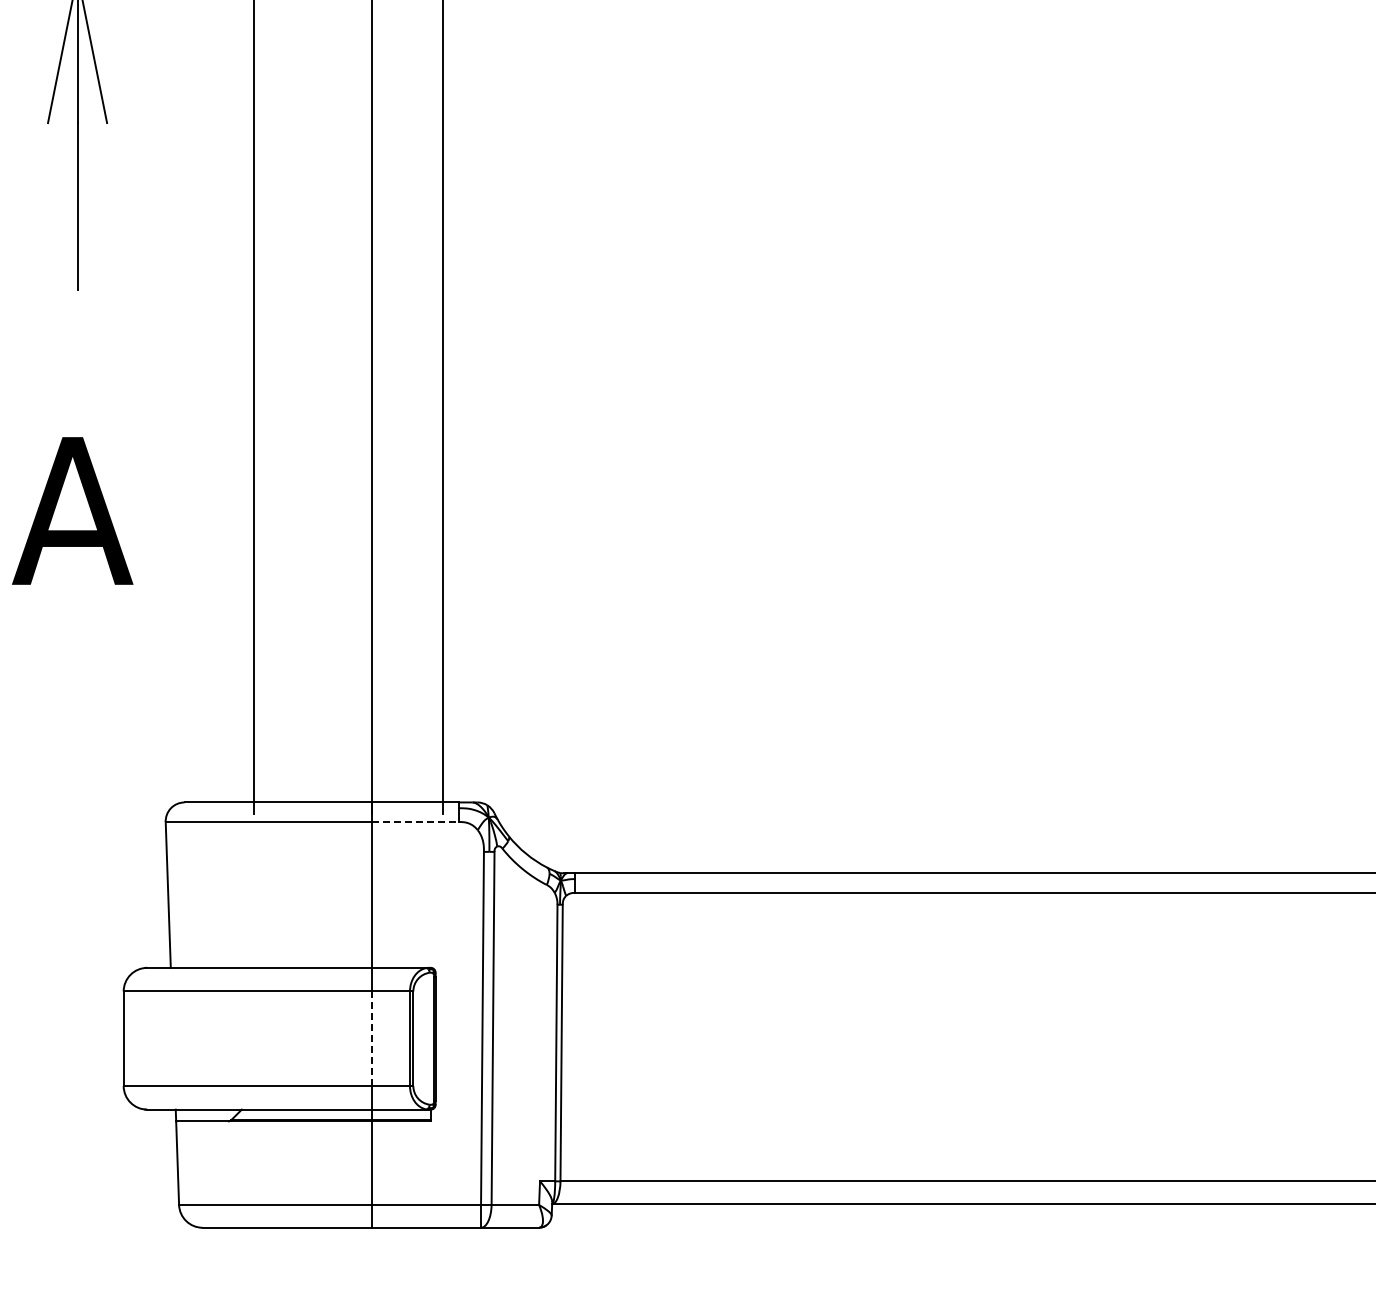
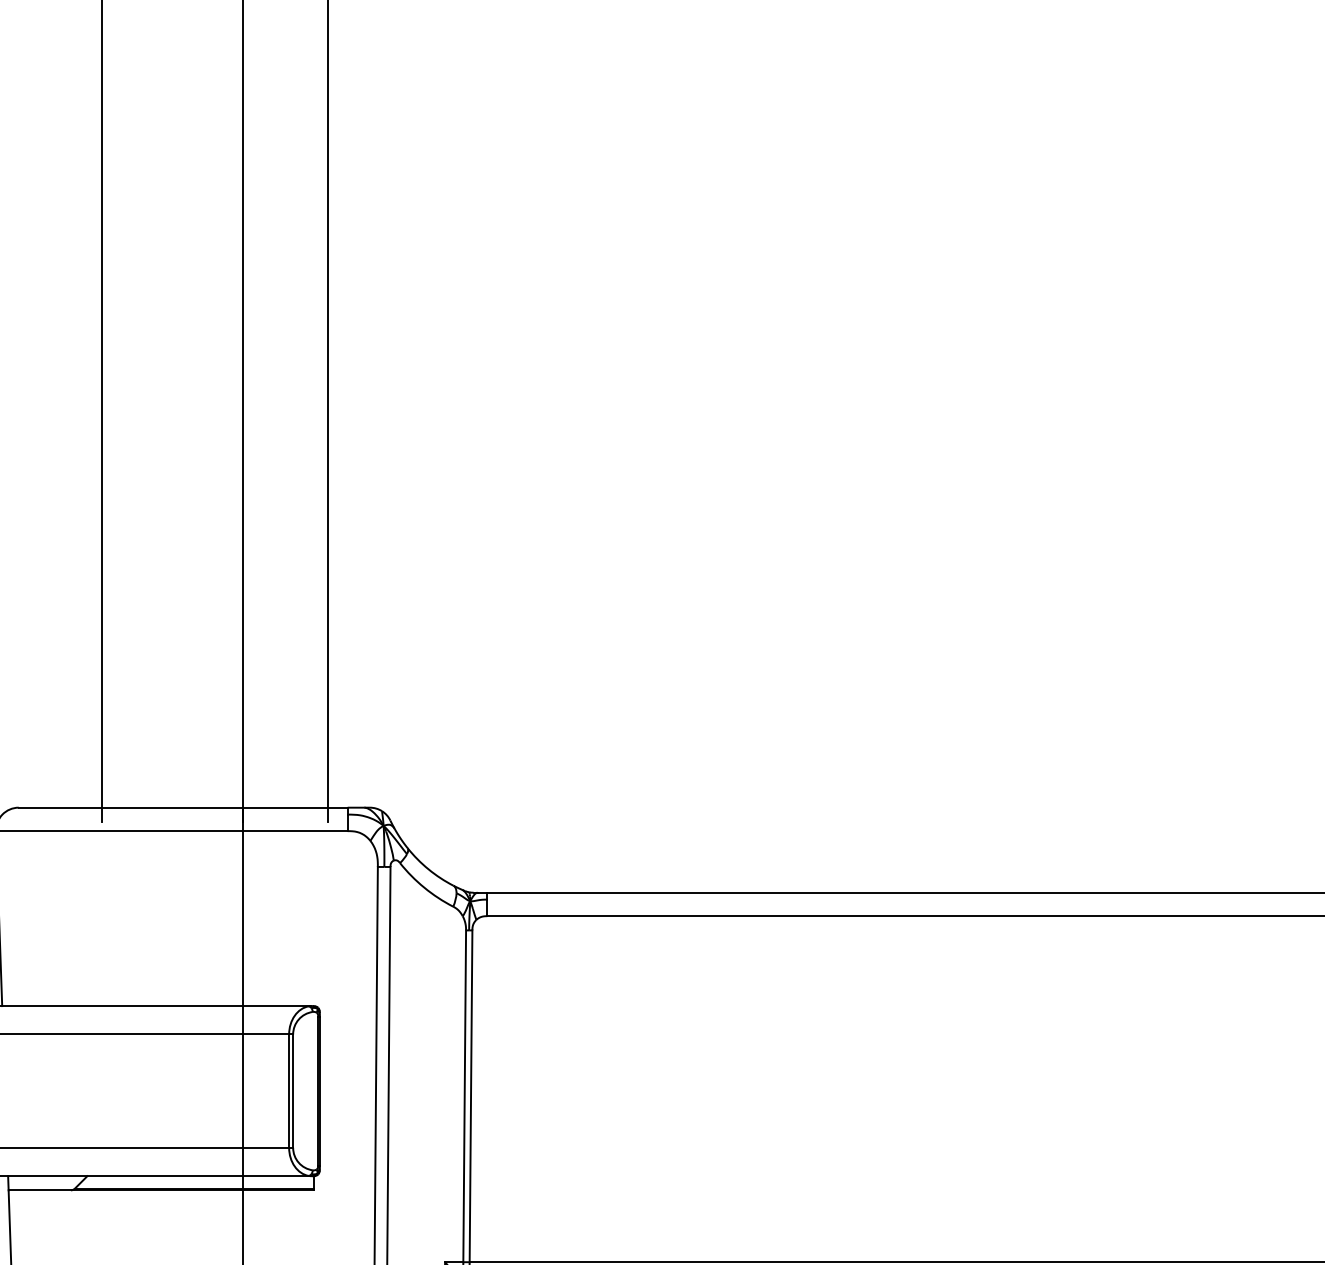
line: (415, 822) -> (295, 831), dashed -> solid
line: (371, 1038) -> (242, 1090), dashed -> solid

